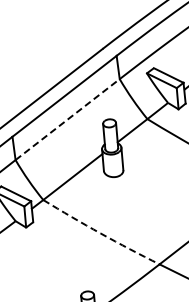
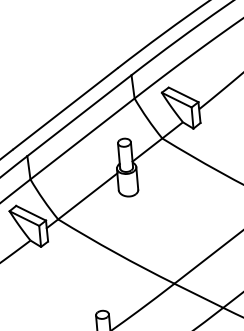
line: (67, 119) -> (82, 138), dashed -> solid
arc: (100, 233) -> (115, 252), dashed -> solid

